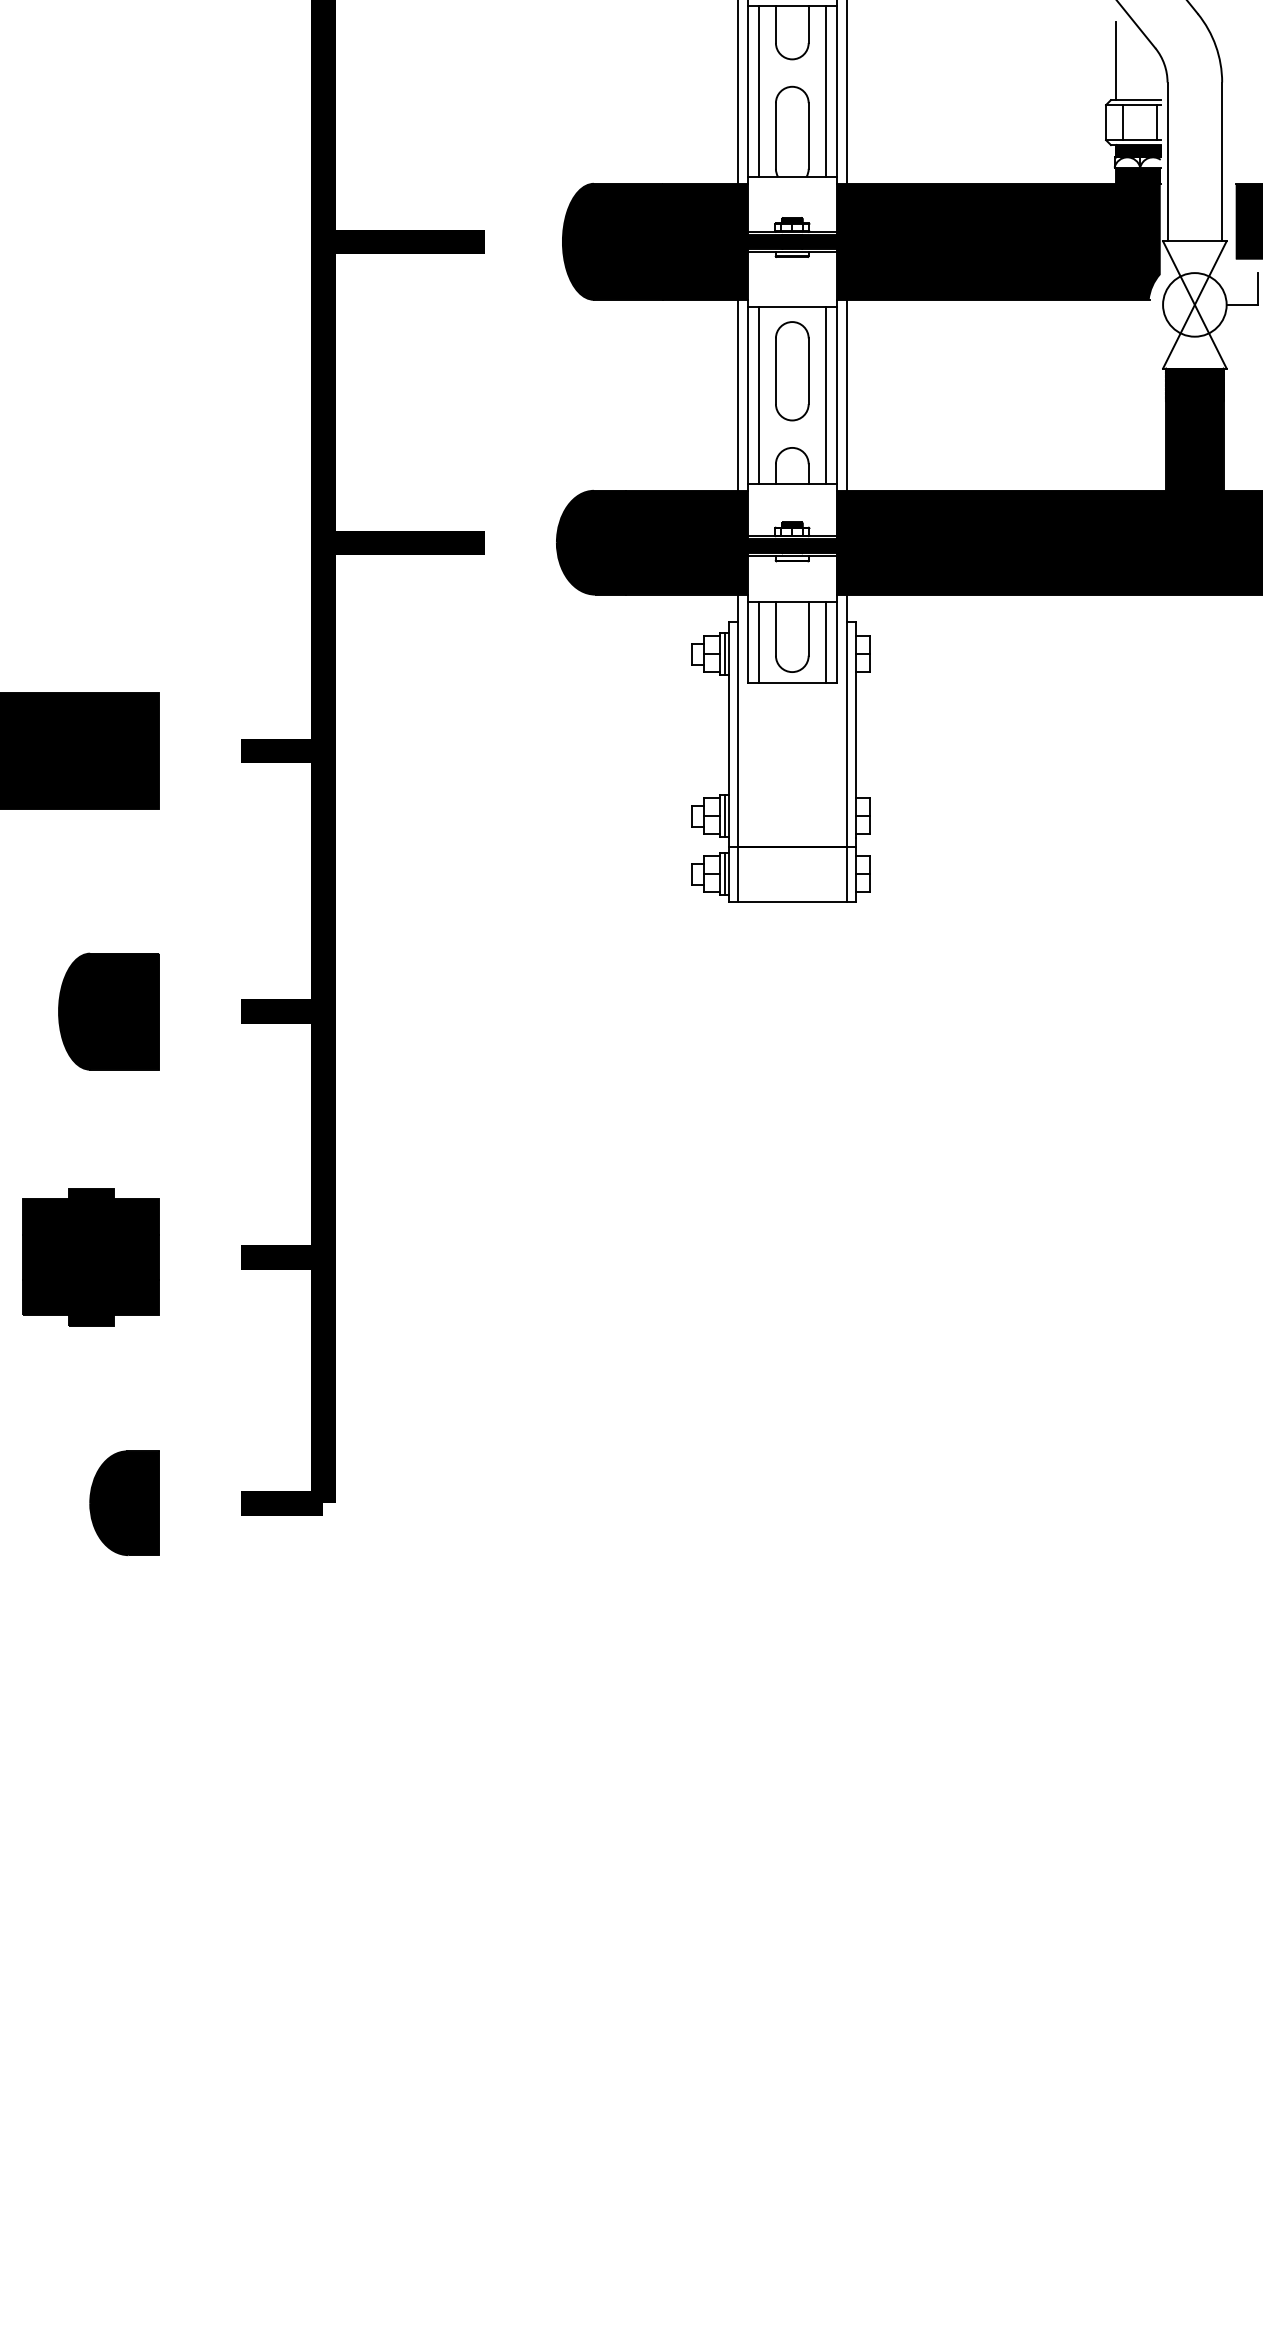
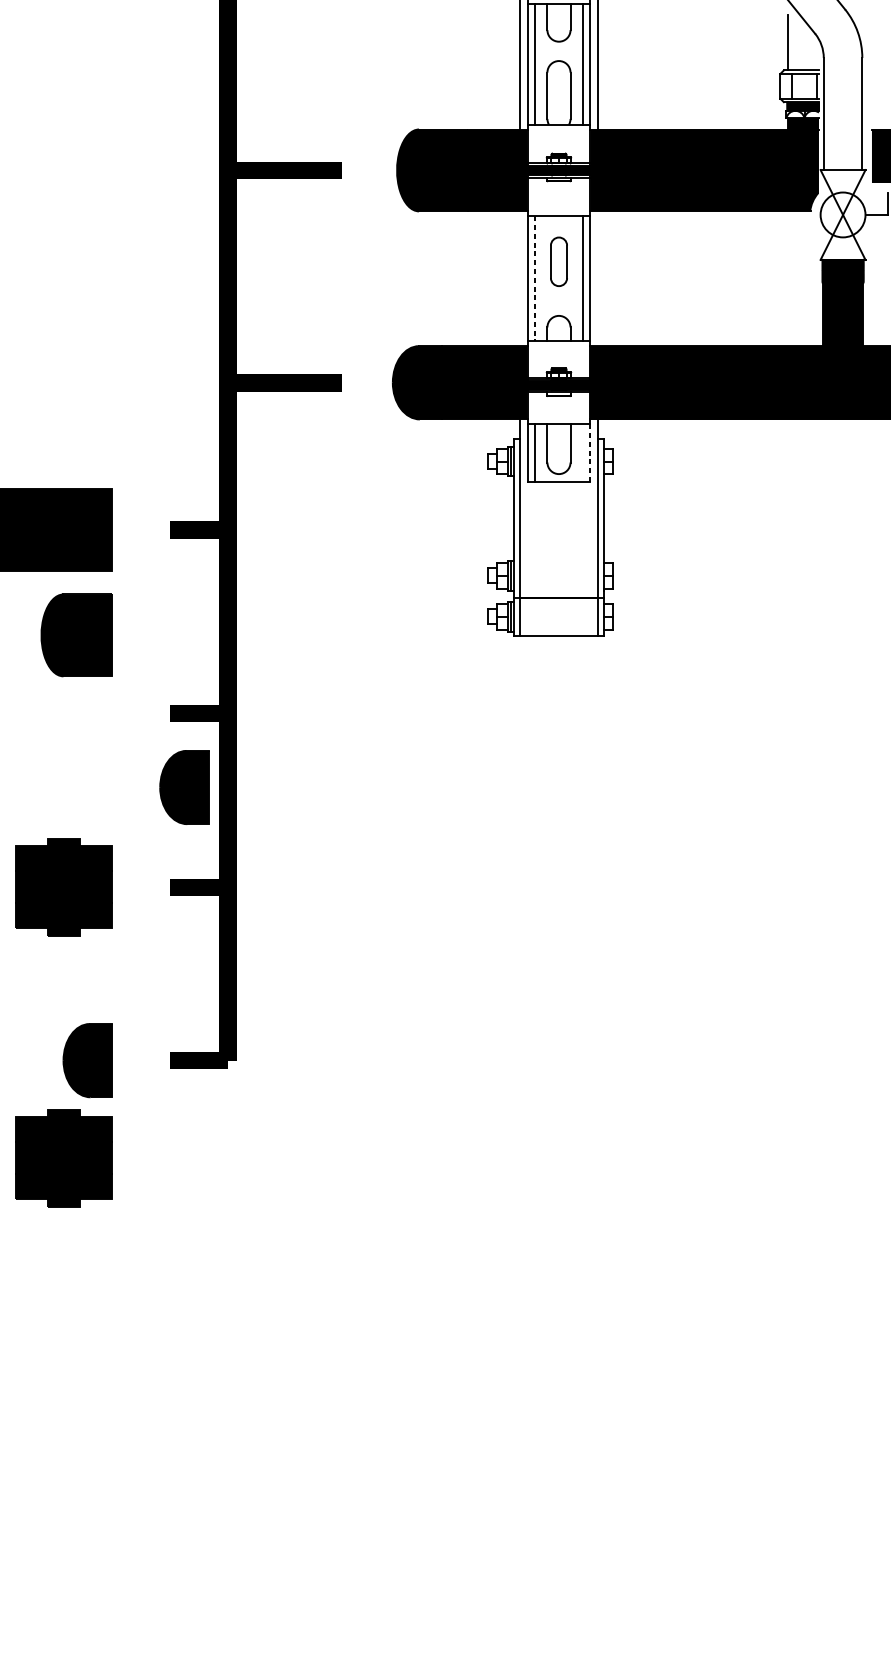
part: (792, 371) -> (559, 261), size x0.7
line: (737, 394) -> (520, 278), removed
line: (846, 394) -> (597, 278), removed
line: (758, 395) -> (535, 278), solid -> dashed
line: (825, 642) -> (582, 453), removed
line: (836, 642) -> (590, 453), solid -> dashed
part: (108, 1011) -> (76, 635), moved
part: (261, 1115) -> (184, 787), added
part: (90, 1641) -> (63, 1158), added

